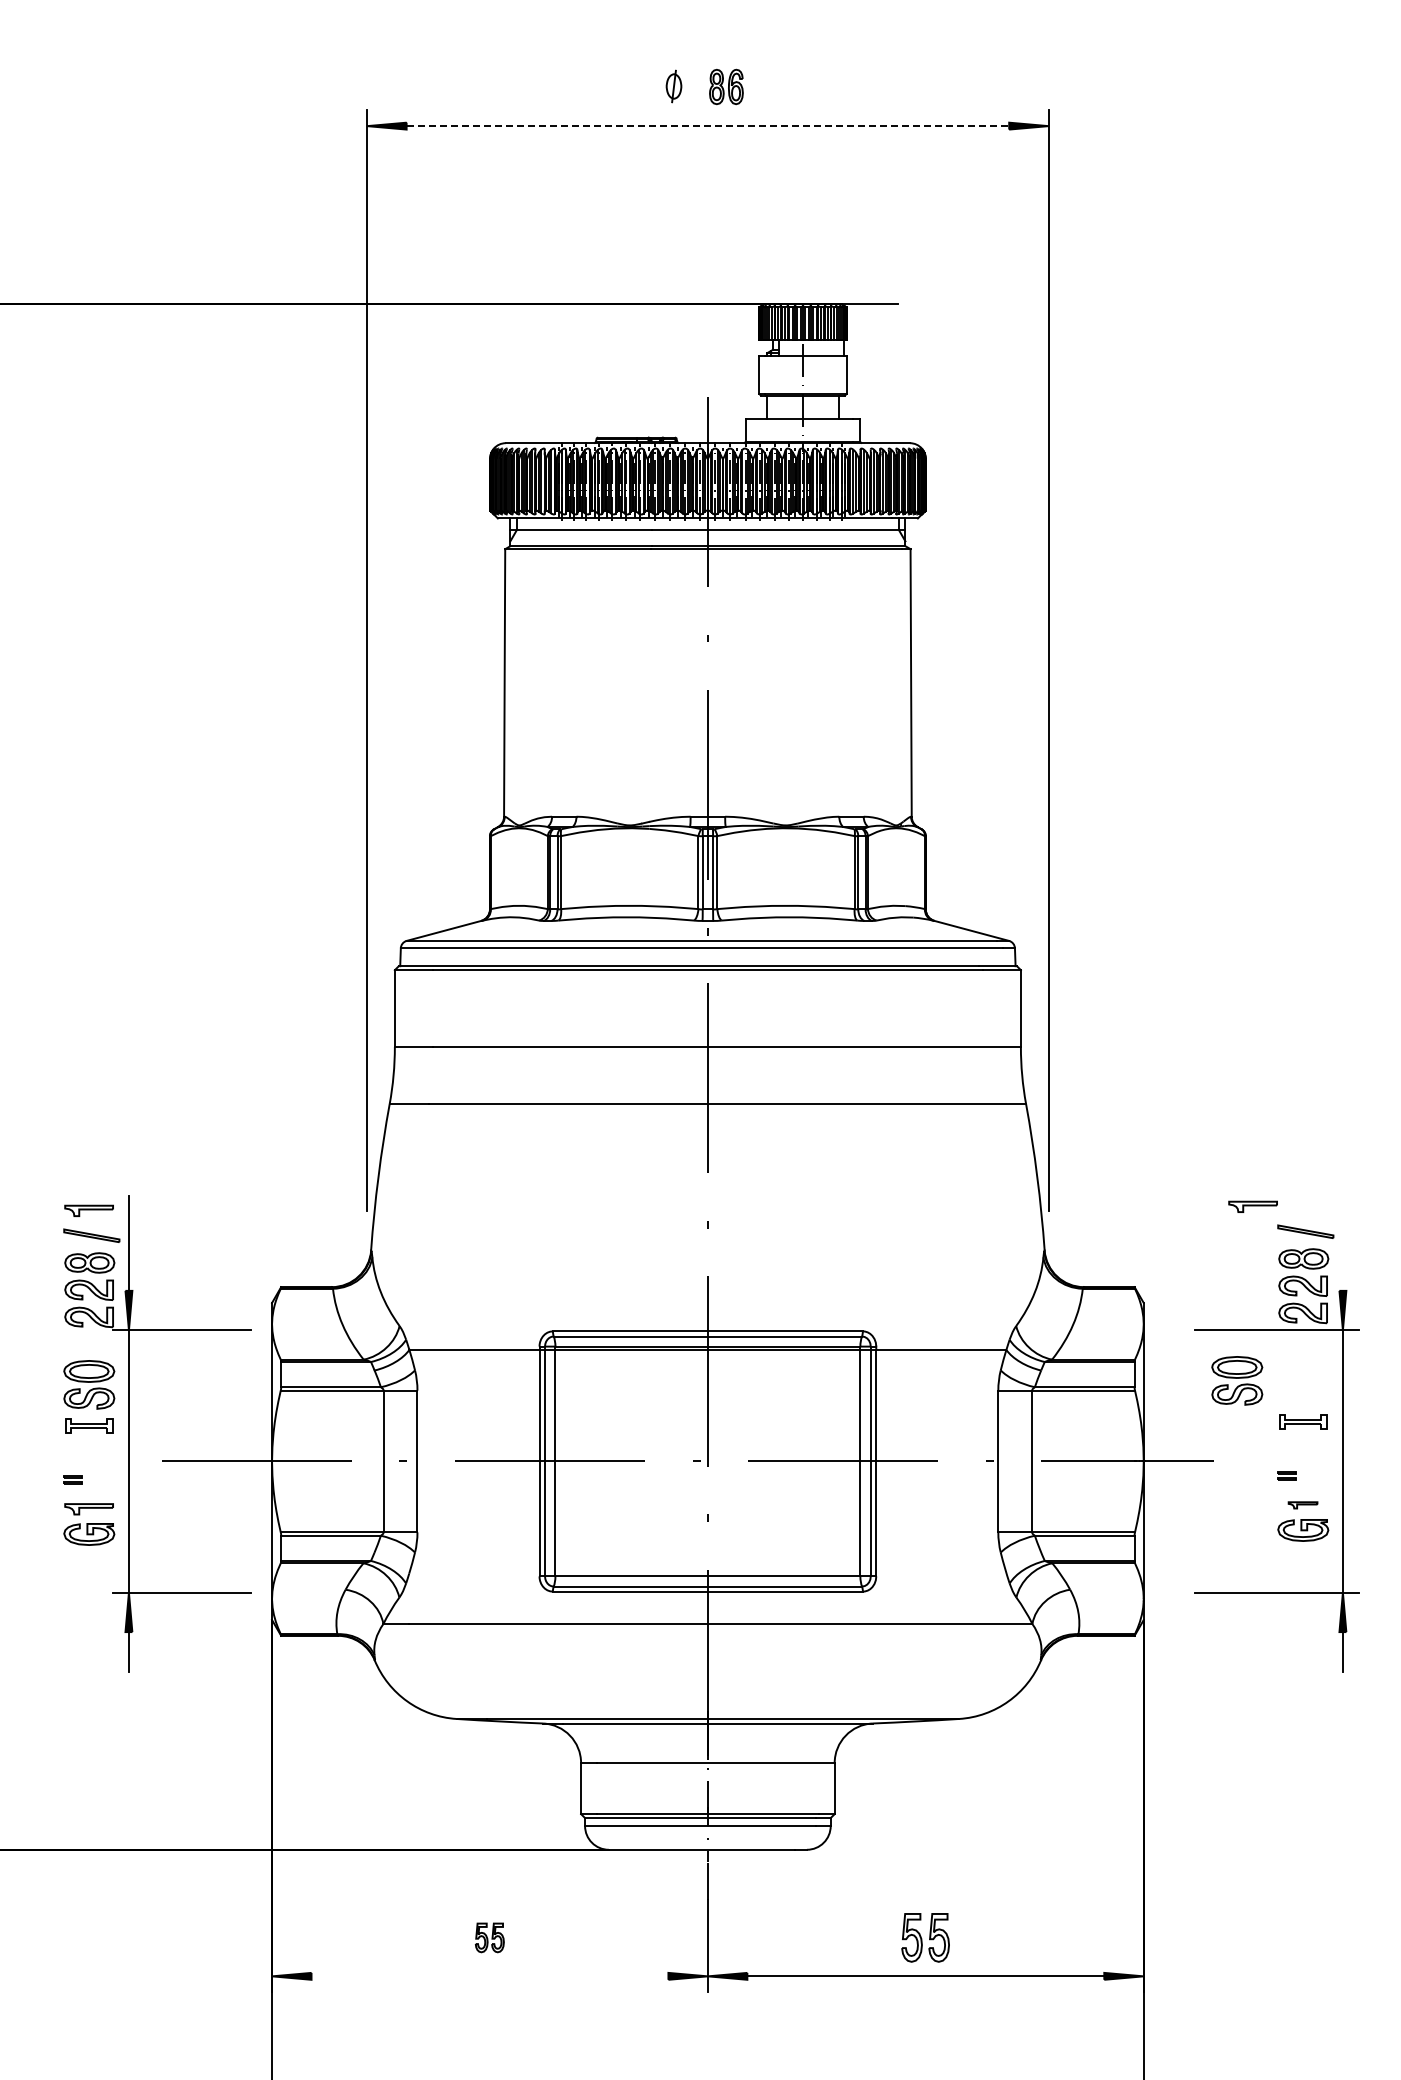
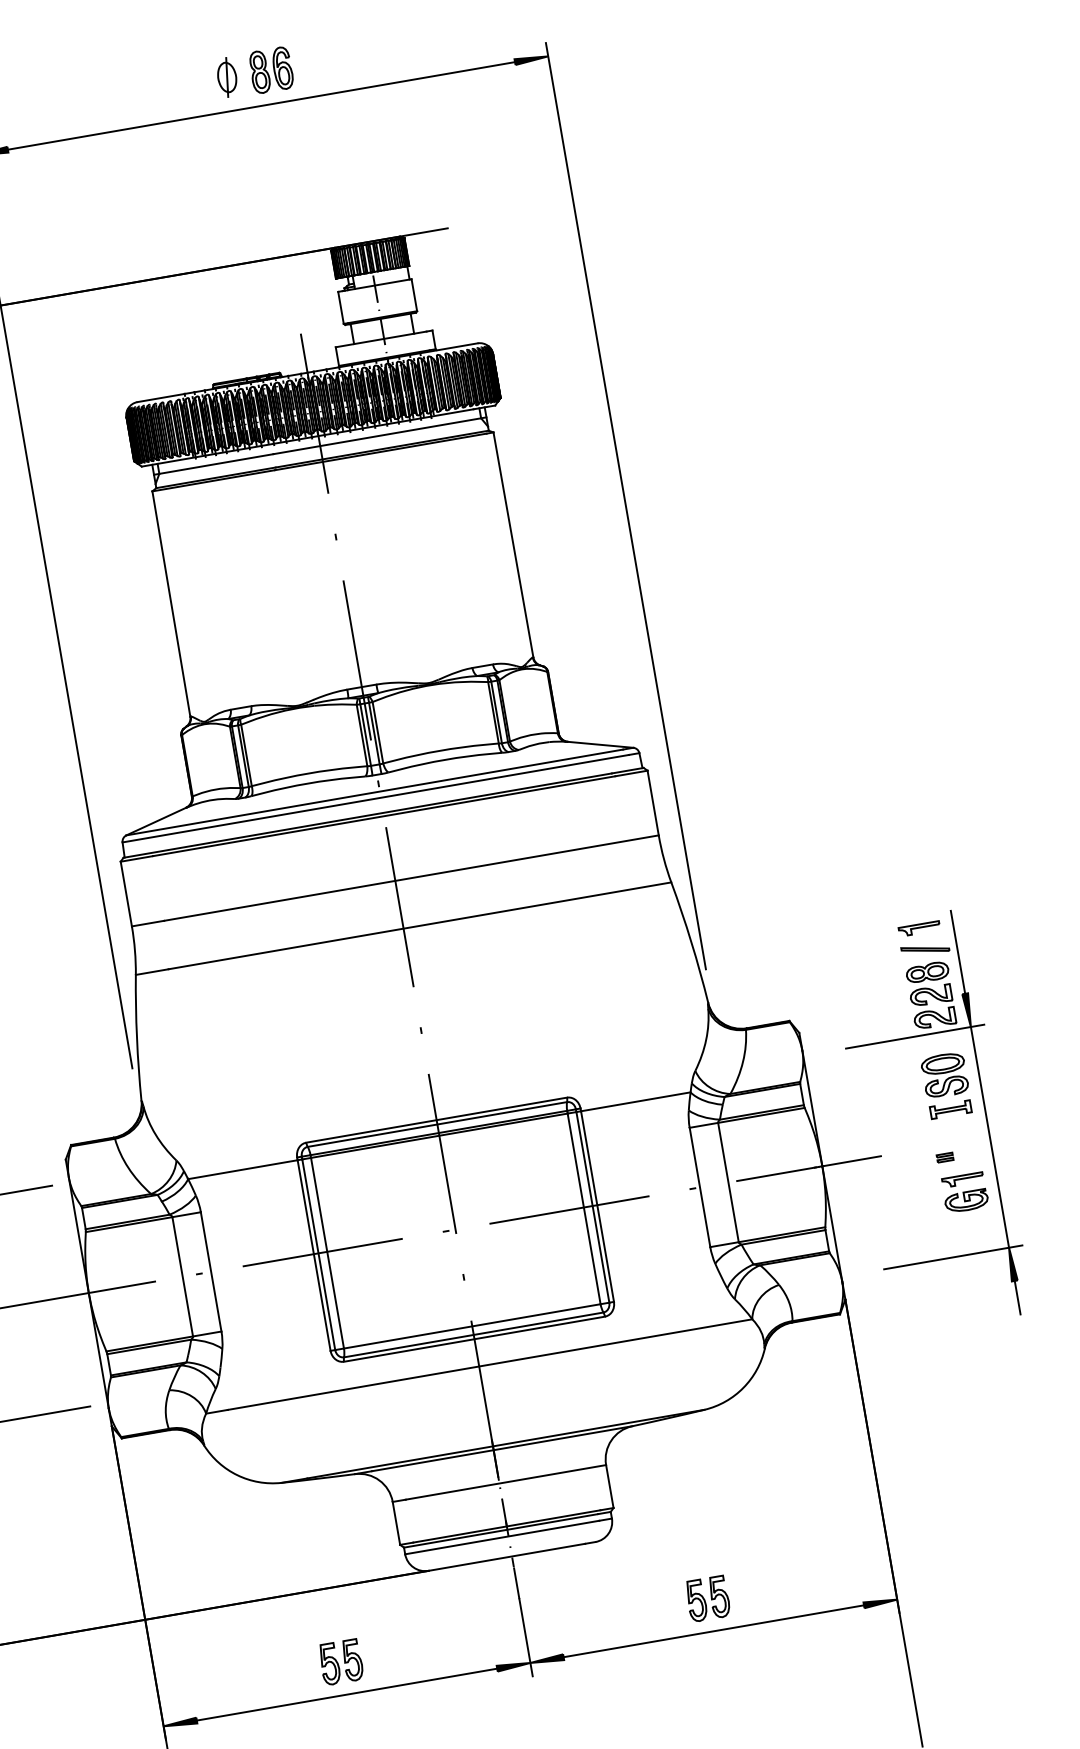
part: (673, 86) -> (226, 77), size x1.43
part: (726, 86) -> (271, 69), size x1.43
line: (708, 126) -> (262, 106), dashed -> solid
part: (1252, 1206) -> (918, 928), moved
line: (1342, 1241) -> (957, 952), added
part: (1237, 1380) -> (945, 1074), moved
part: (1302, 1505) -> (962, 1180), size x1.67
part: (489, 1937) -> (340, 1662), size x1.67
line: (489, 1976) -> (346, 1694), added

